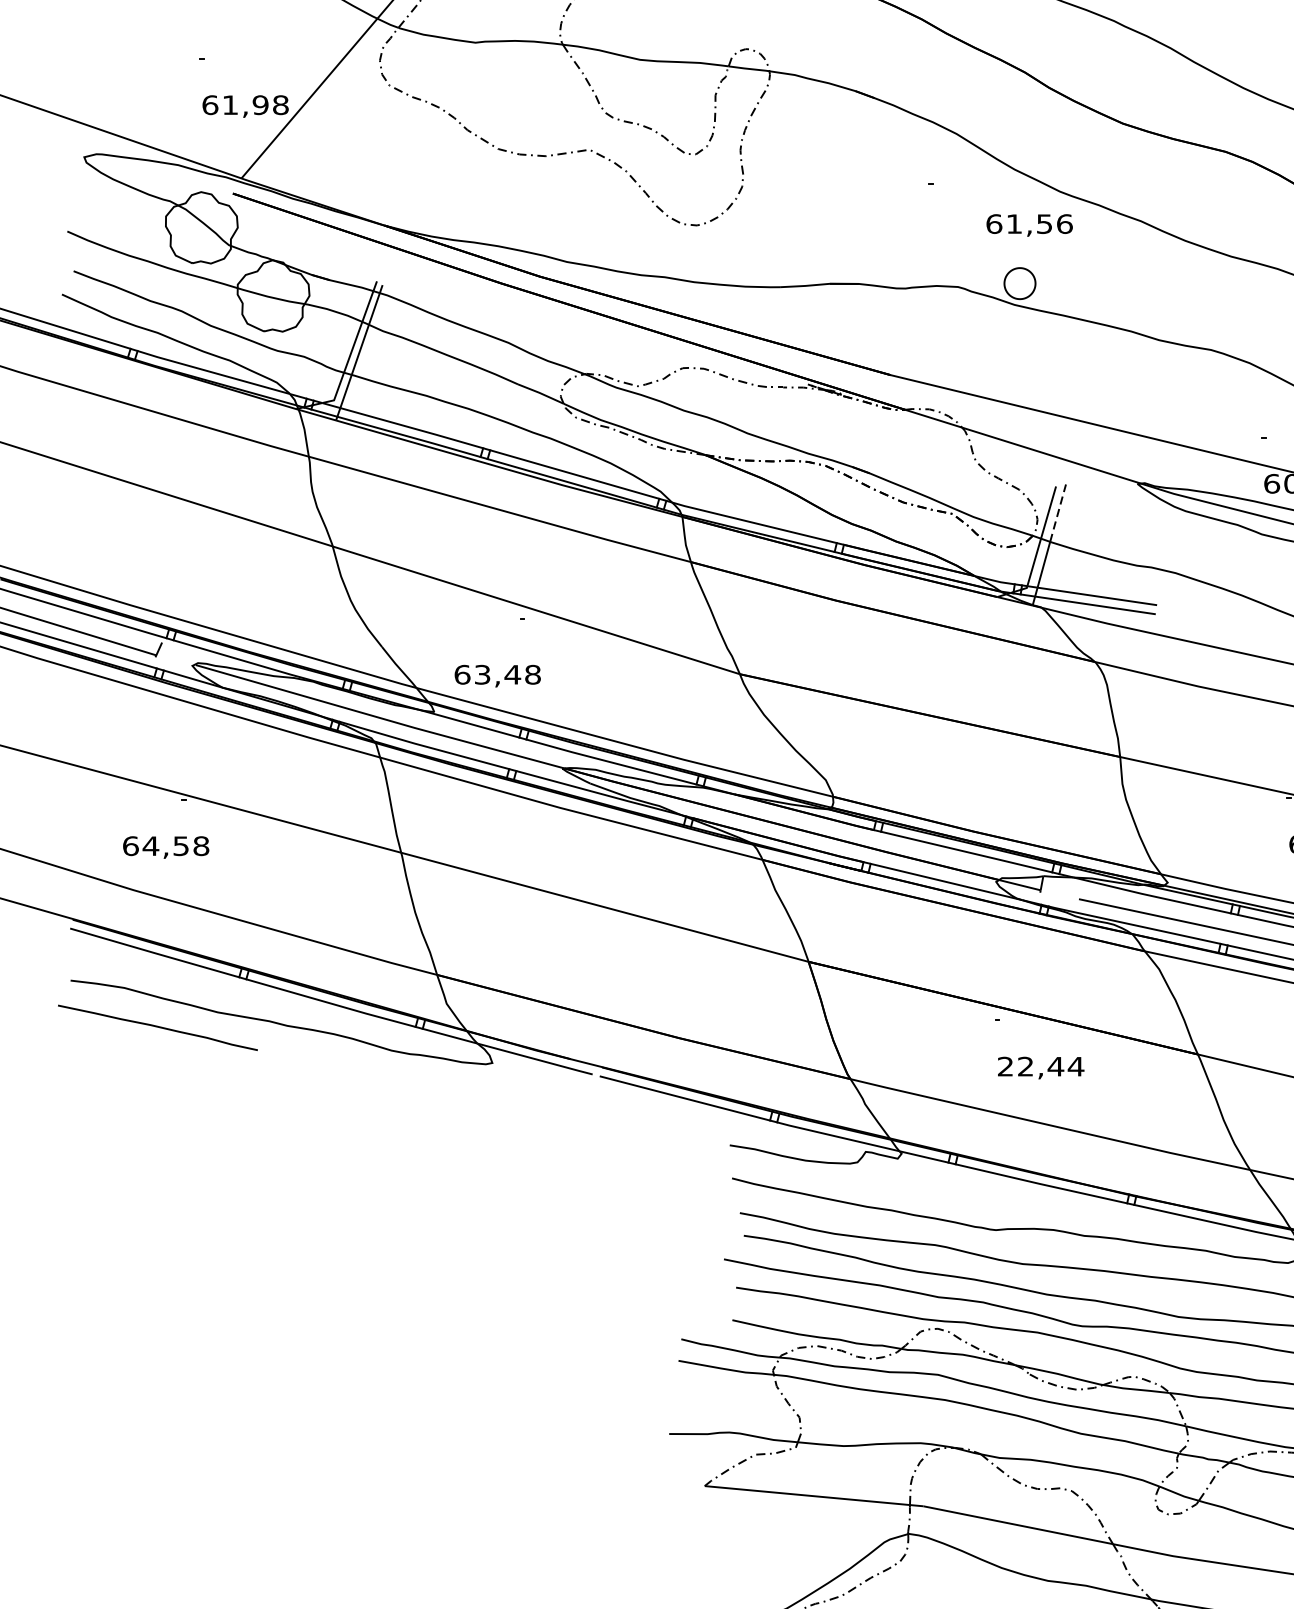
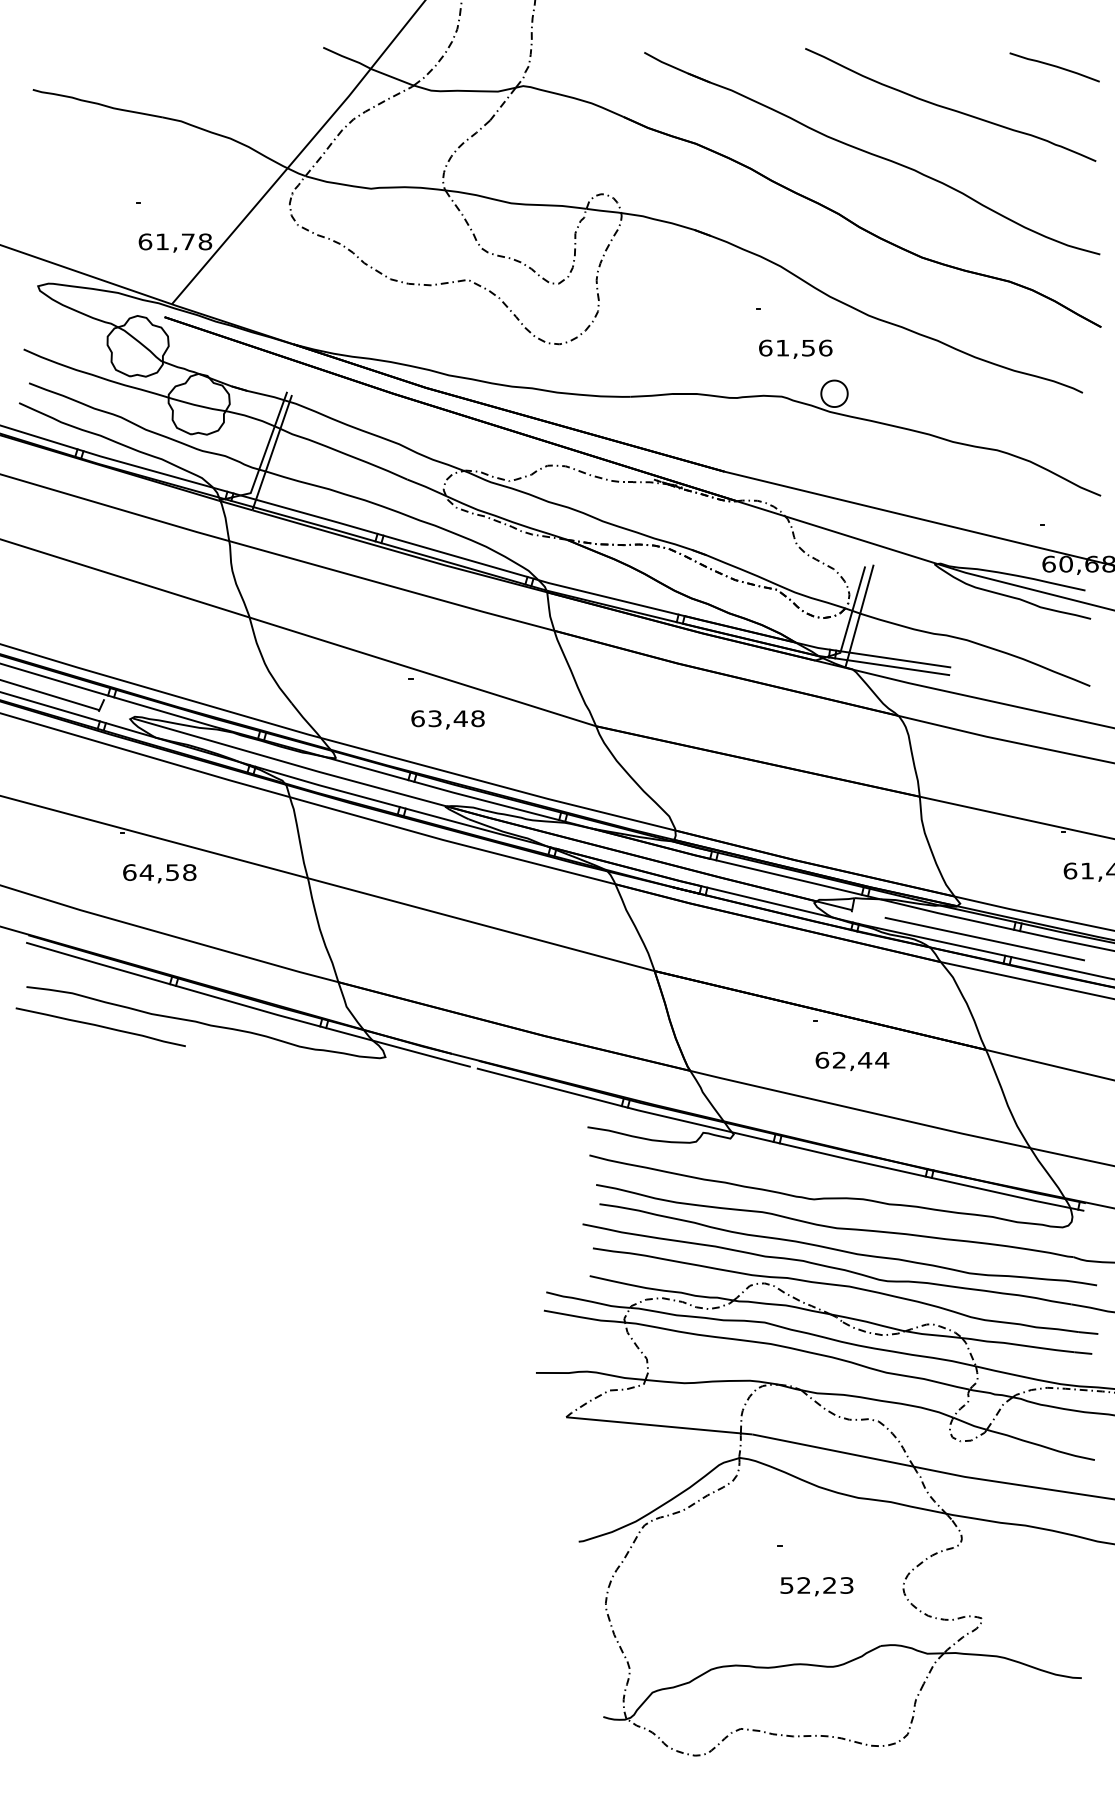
text: (259, 104) -> (187, 241), 61,98 -> 61,78
text: (1029, 224) -> (795, 348), moved
line: (1058, 512) -> (867, 588), dashed -> solid
text: (497, 675) -> (447, 719), moved
text: (165, 847) -> (159, 873), moved
text: (1005, 1065) -> (822, 1059), 22,44 -> 62,44

